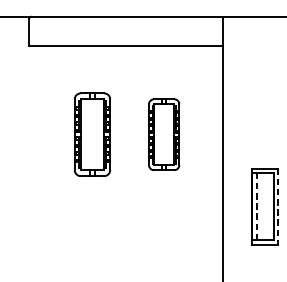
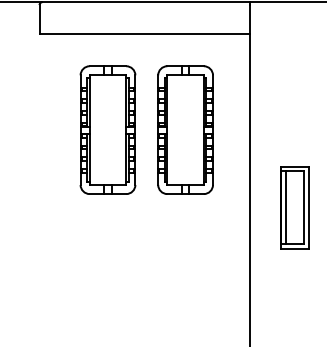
part: (92, 134) -> (107, 129), size x1.43
part: (164, 134) -> (185, 129), size x1.67
line: (257, 206) -> (286, 207), dashed -> solid
line: (277, 207) -> (308, 208), dashed -> solid

